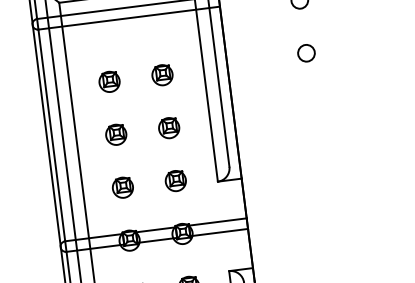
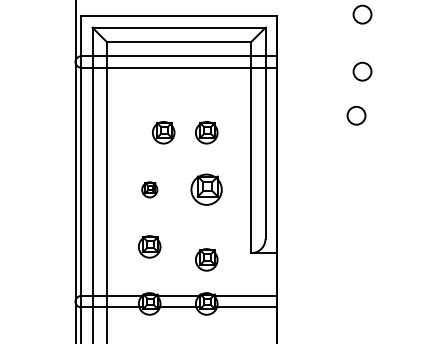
circle: (306, 53) -> (356, 115), moved
part: (109, 81) -> (163, 132), moved
part: (168, 127) -> (206, 189), size x1.4
part: (116, 134) -> (149, 189), size x0.7
part: (175, 180) -> (206, 259), moved

